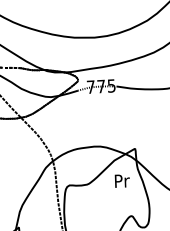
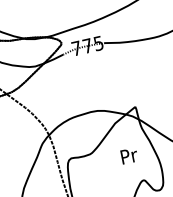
text: (121, 180) -> (128, 155), moved

